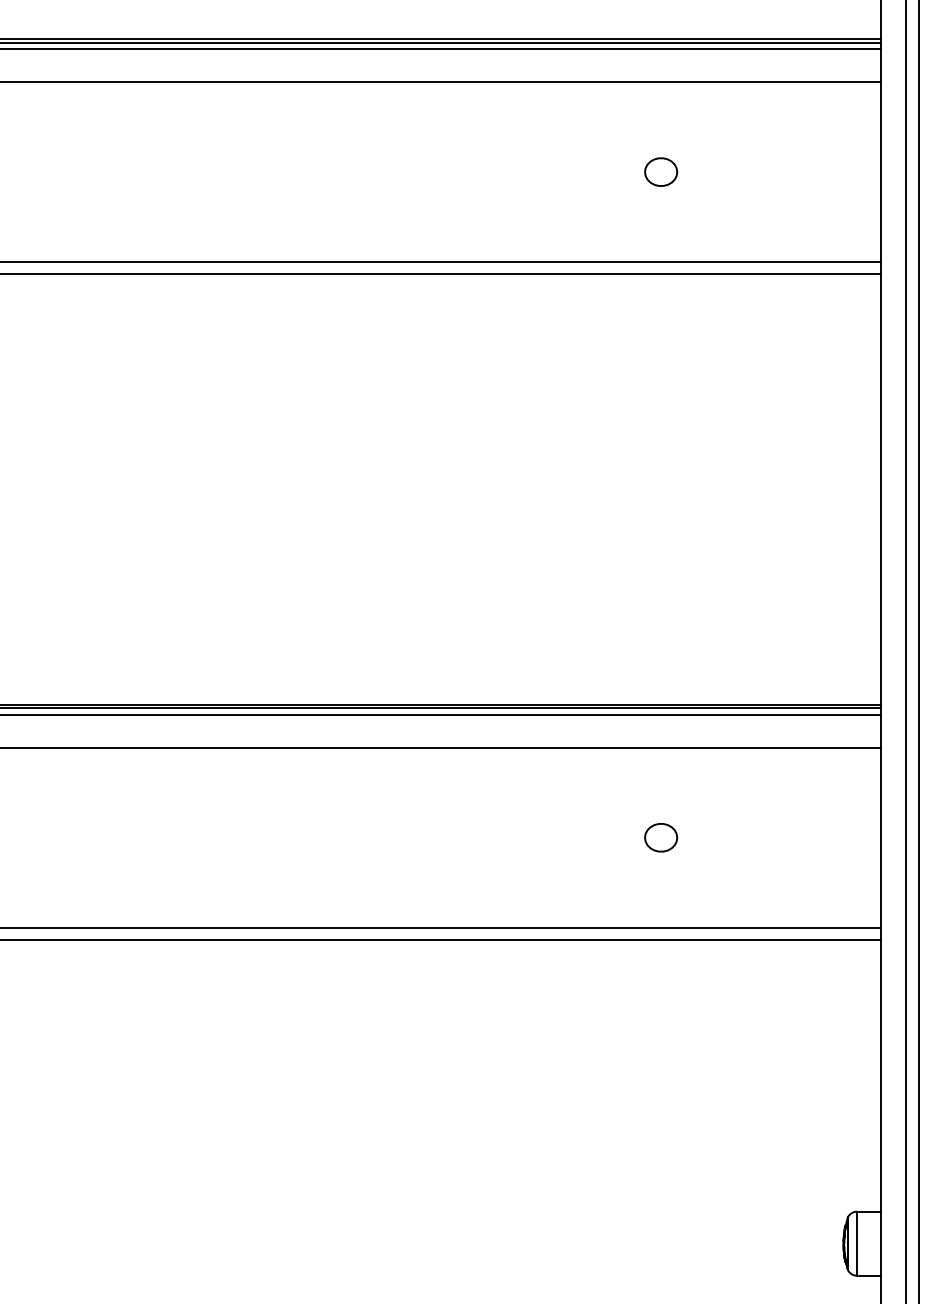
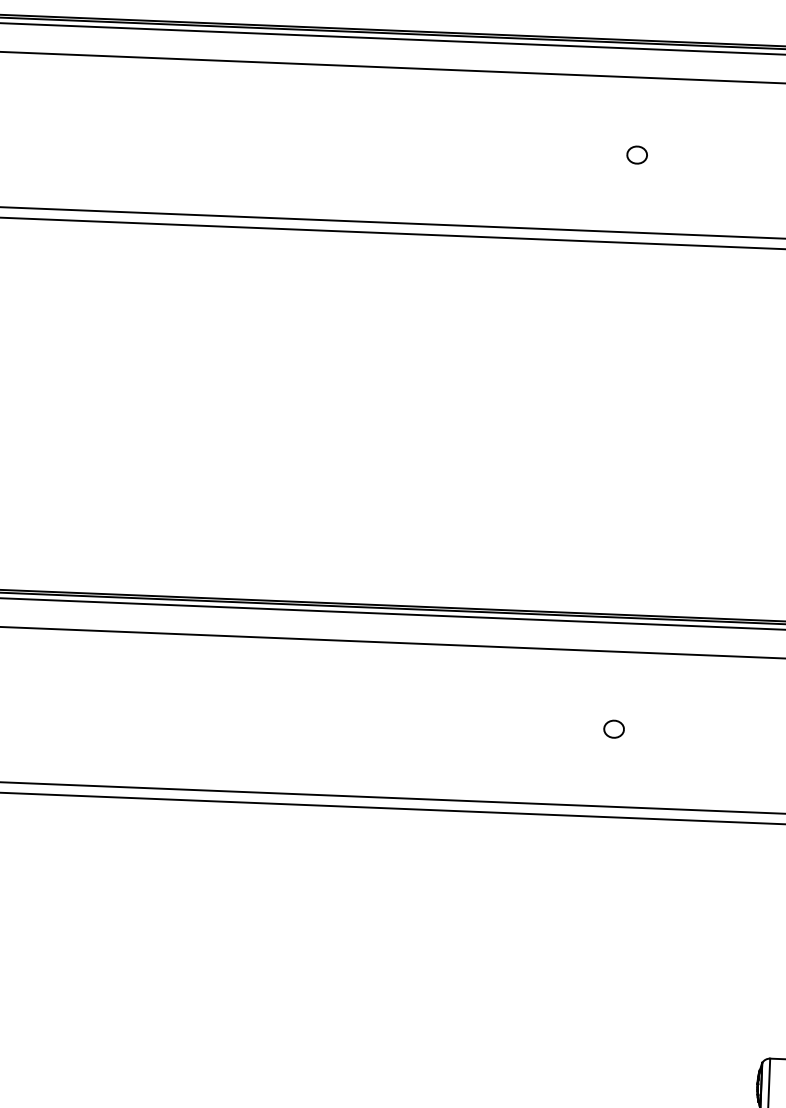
part: (660, 171) -> (636, 154), size x0.71
part: (660, 837) -> (613, 729), size x0.71

